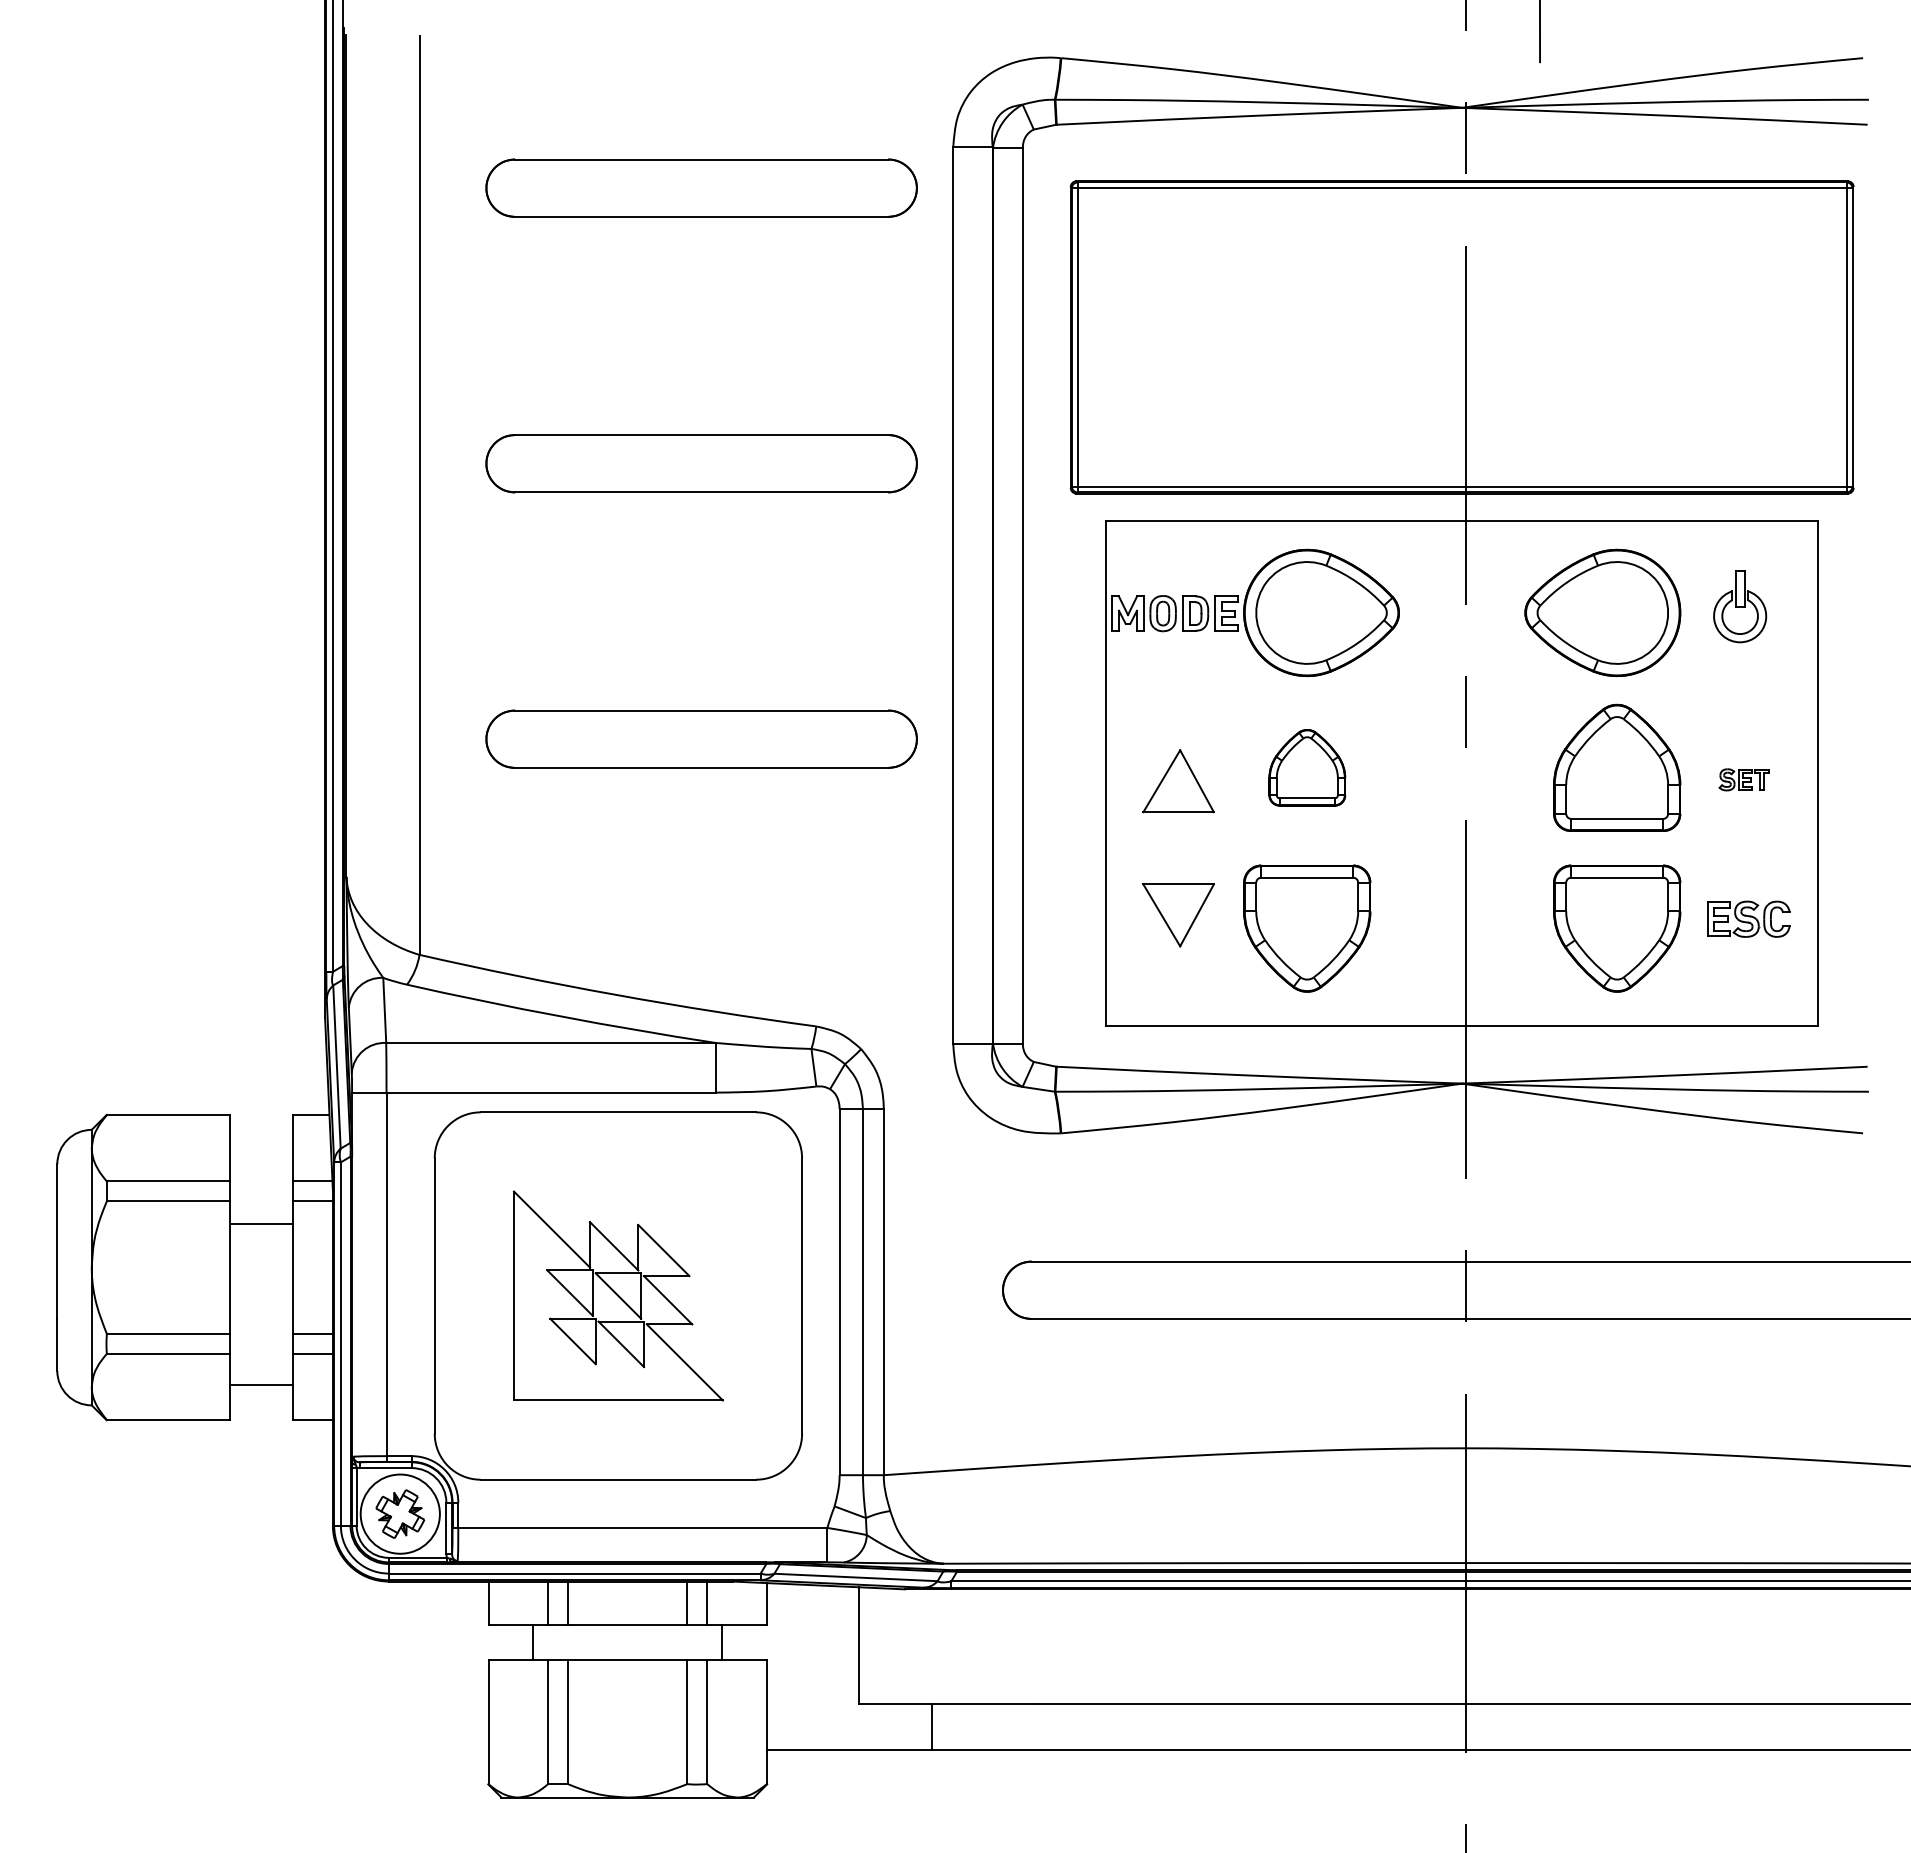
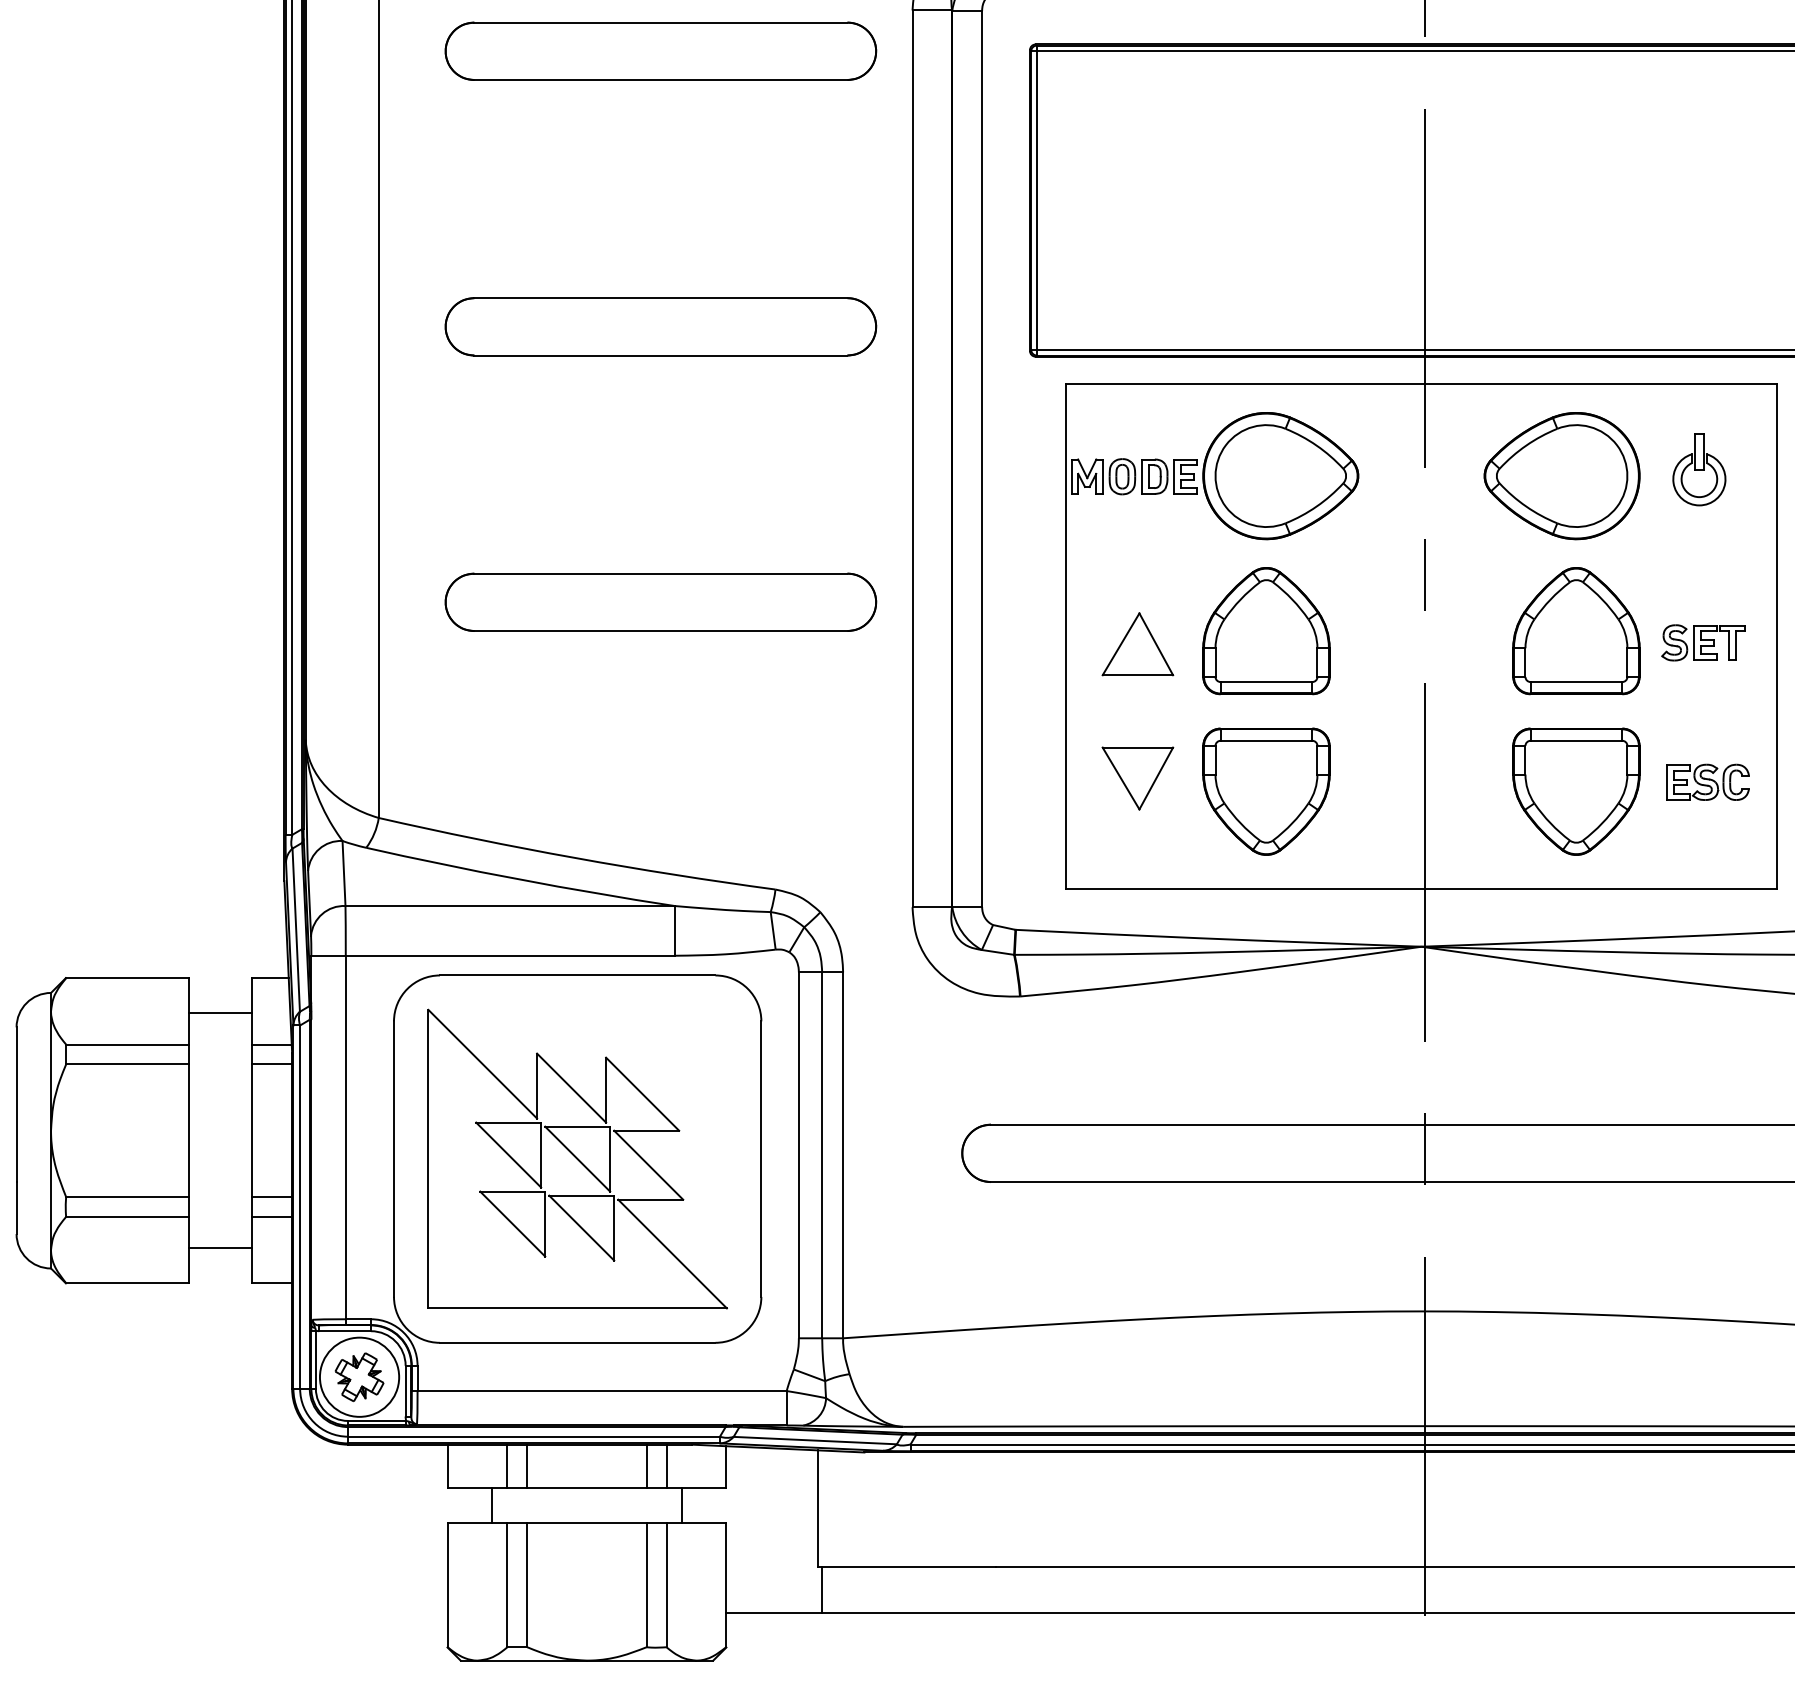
part: (1307, 767) -> (1266, 630), size x1.67
part: (1744, 779) -> (1703, 642), size x1.67
line: (260, 1223) -> (219, 1012), moved
part: (618, 1295) -> (577, 1158), size x1.43
line: (932, 1726) -> (822, 1589), moved

